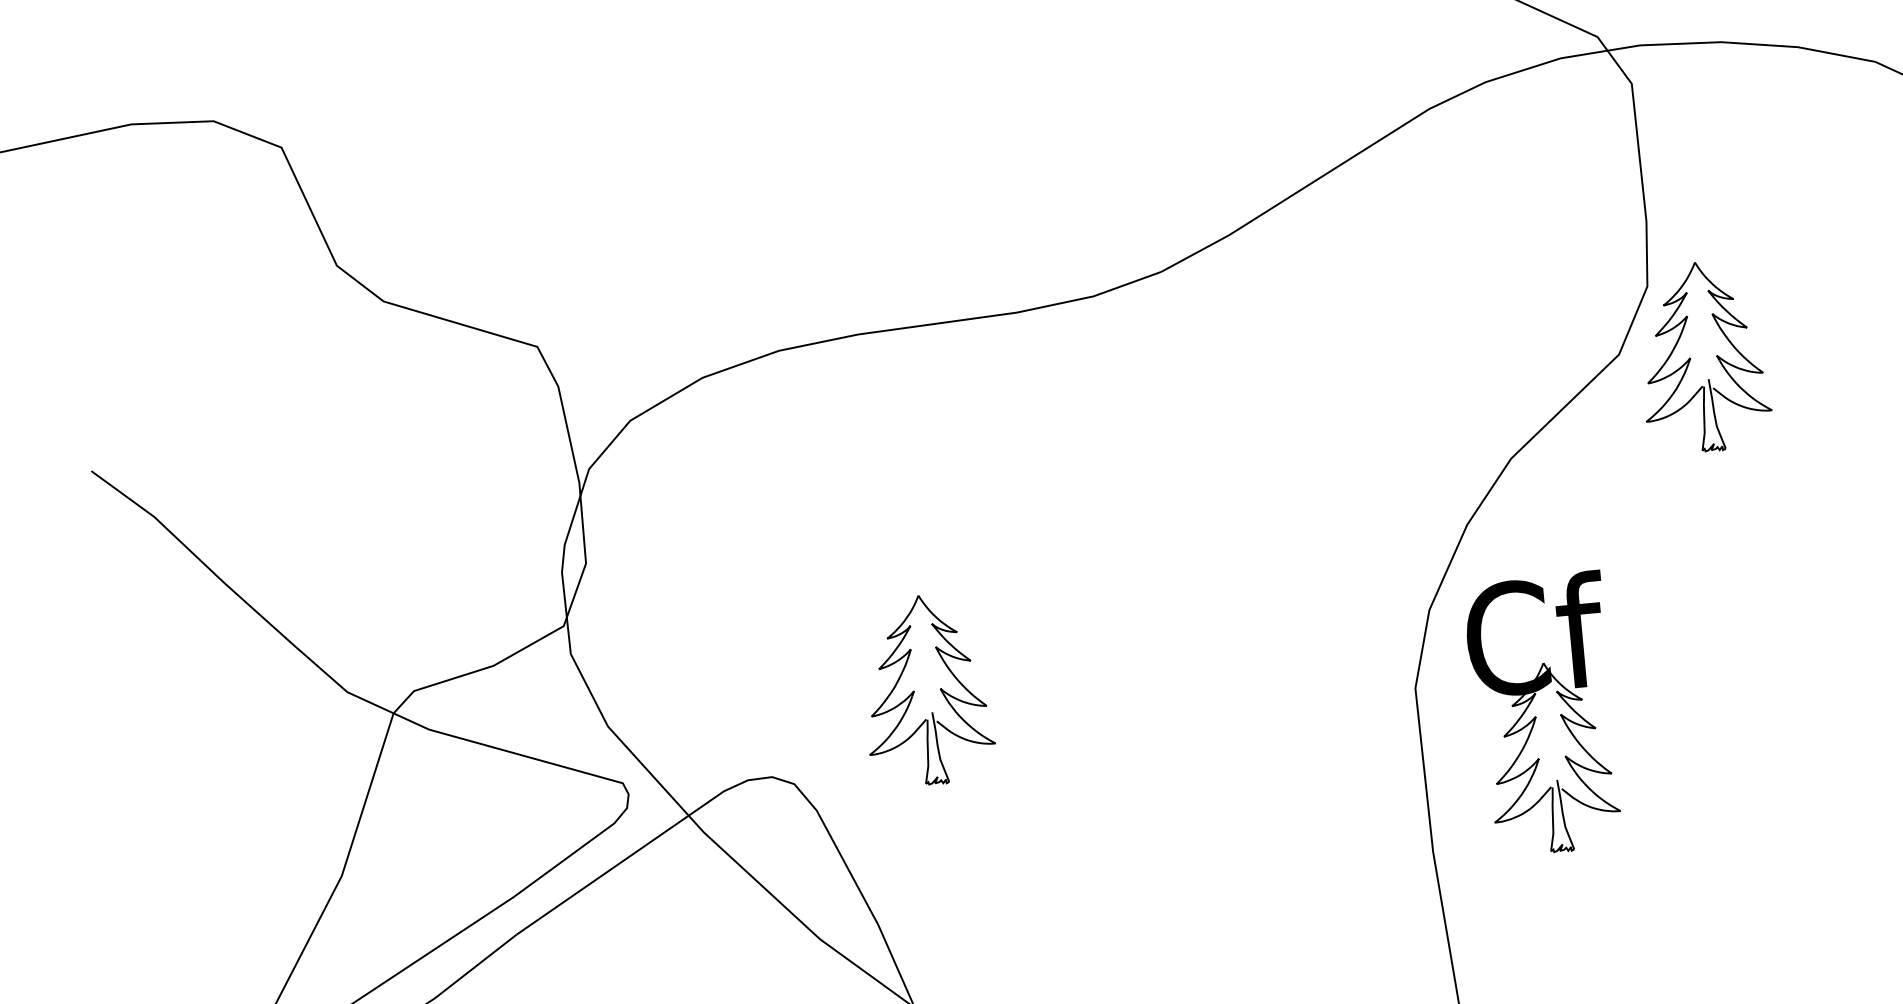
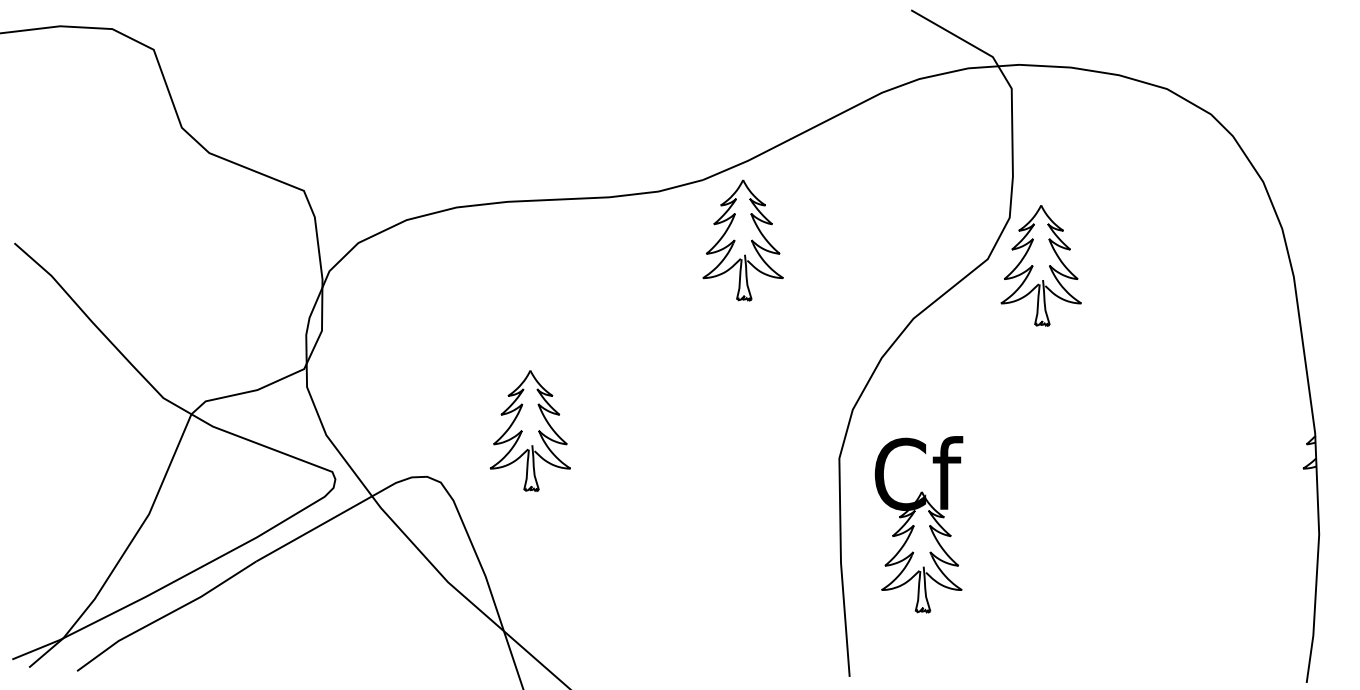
part: (1231, 360) -> (742, 240), added
part: (1542, 714) -> (918, 524), moved

